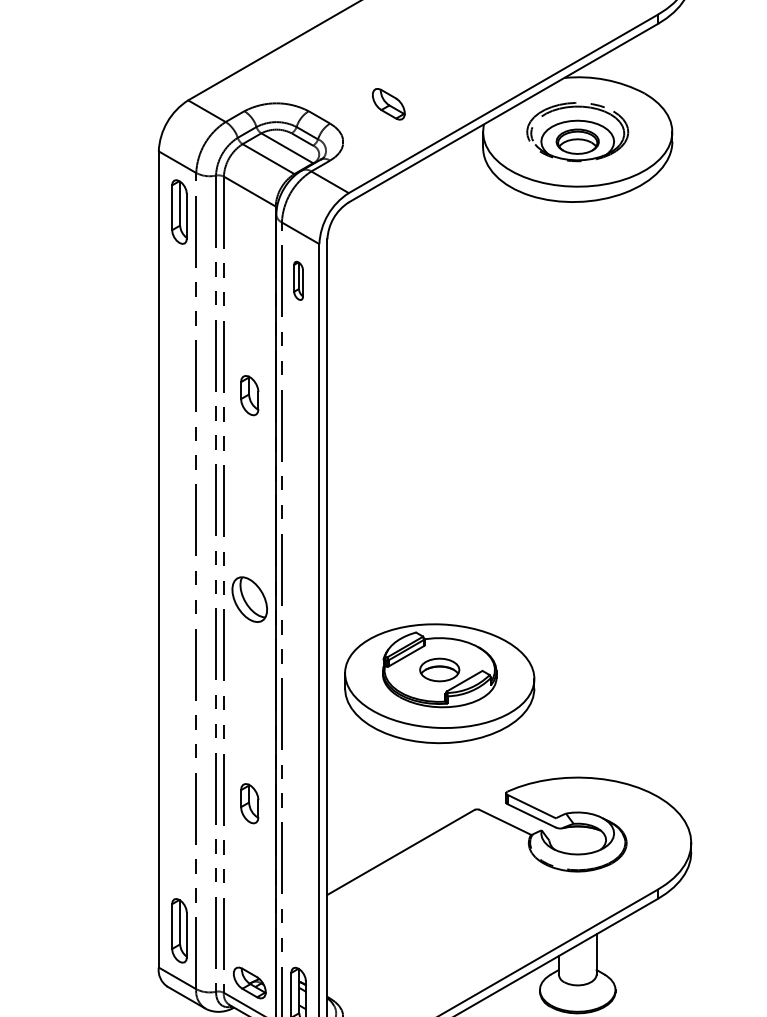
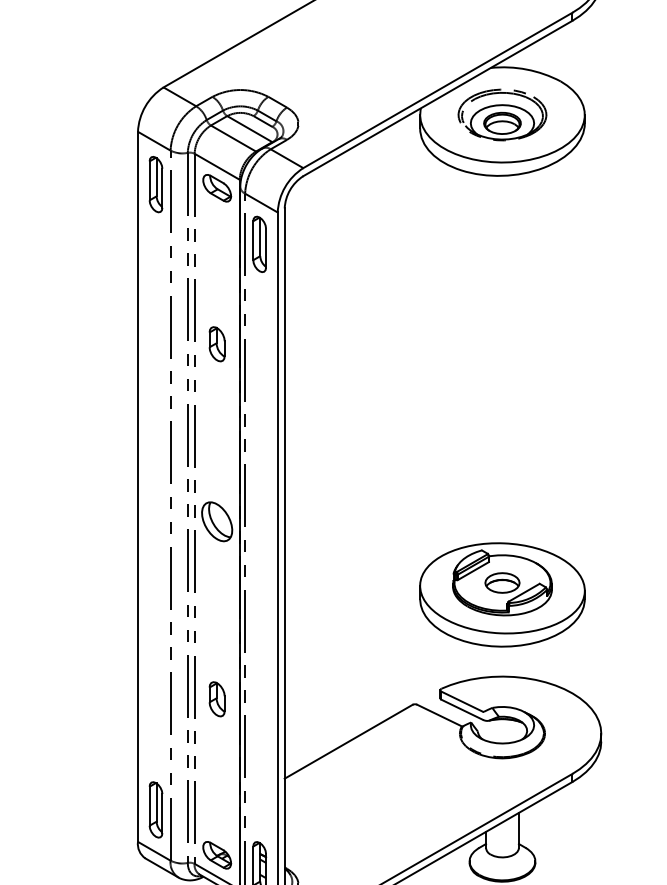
part: (388, 104) -> (216, 188), moved
part: (298, 280) -> (259, 244), size x1.67
part: (439, 683) -> (502, 594), moved

